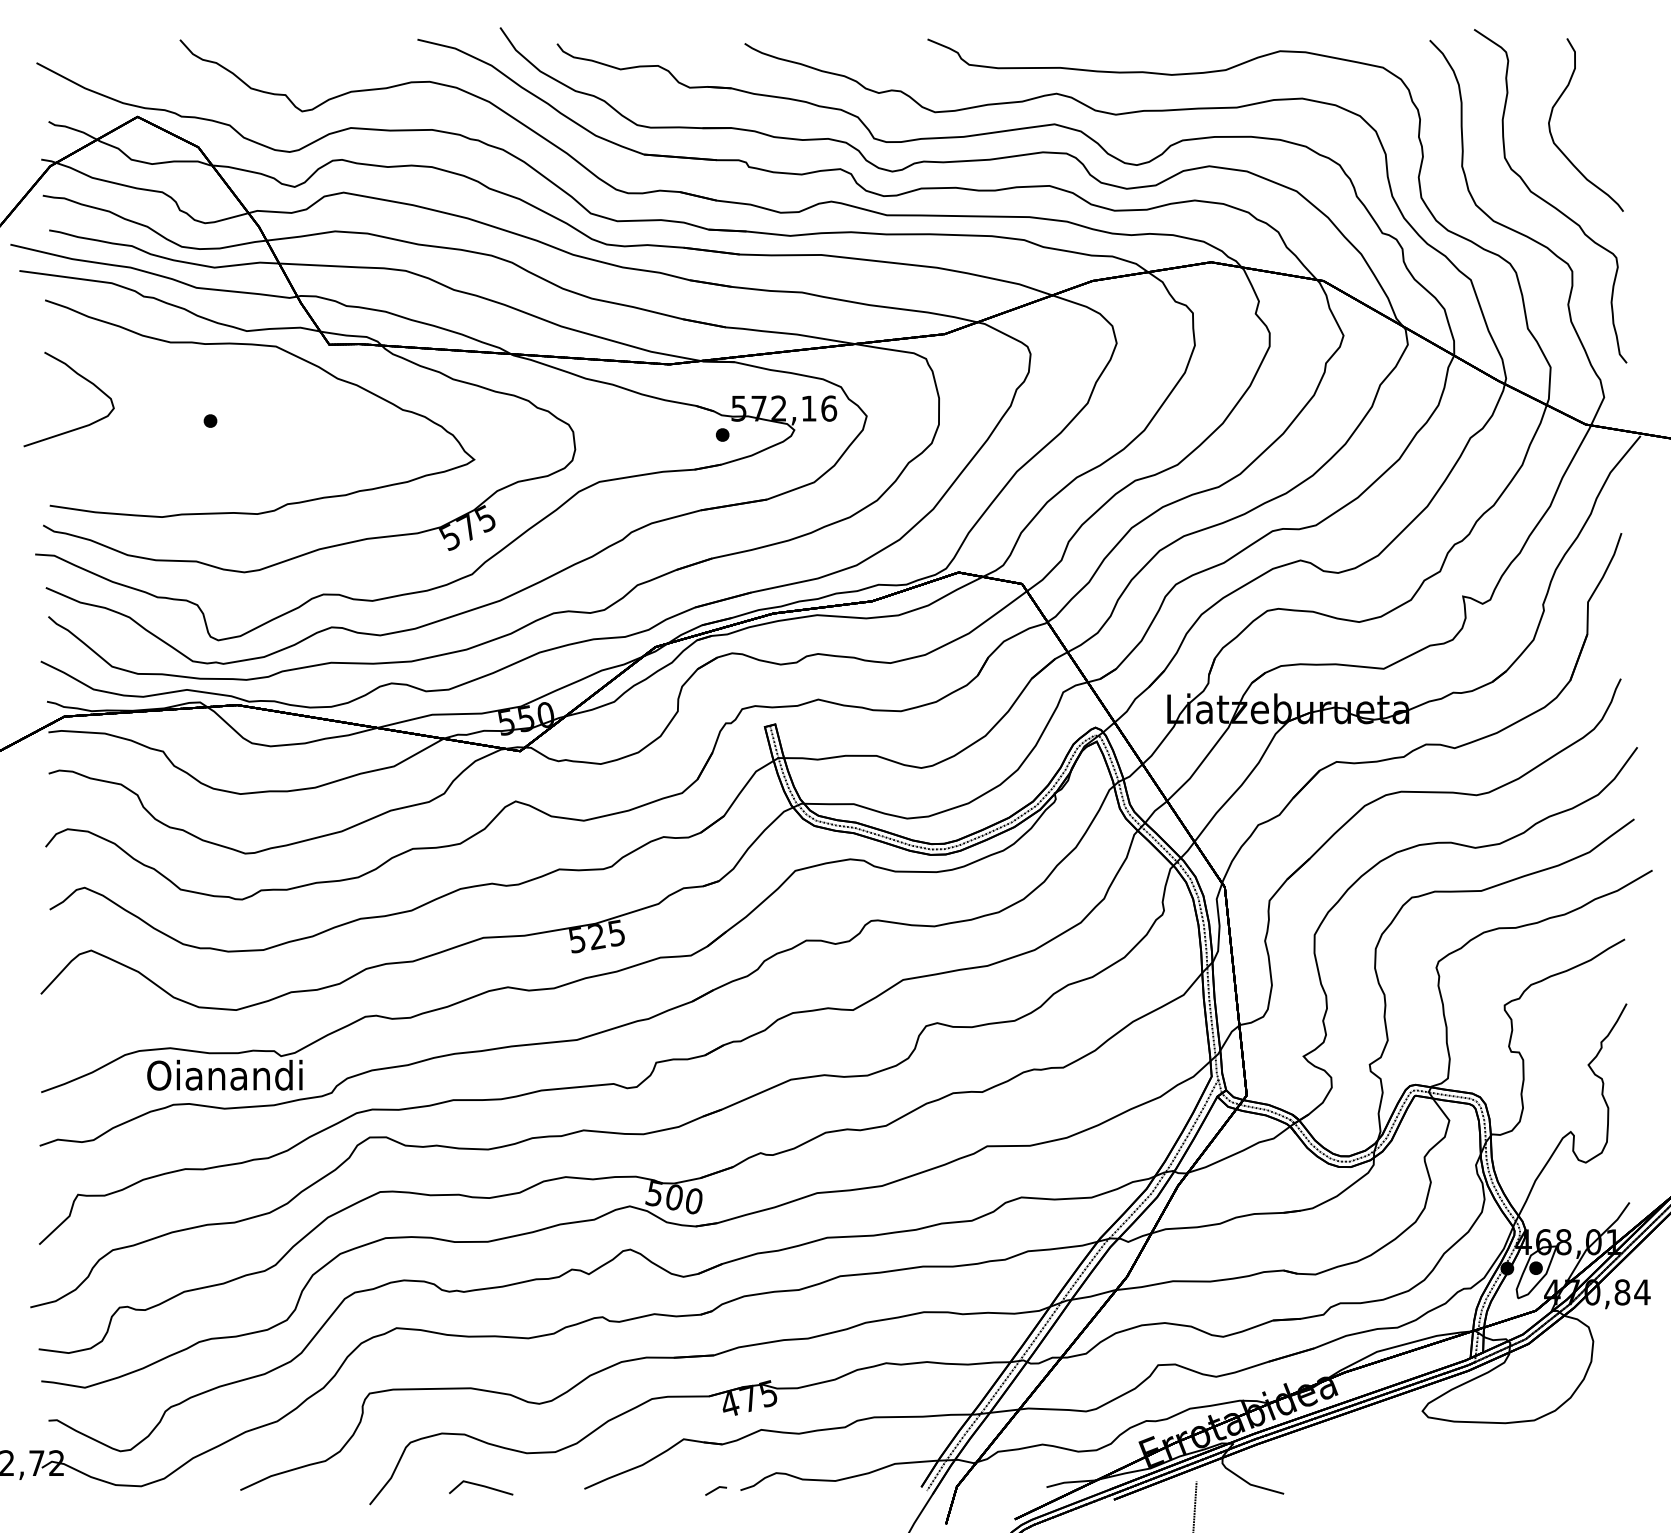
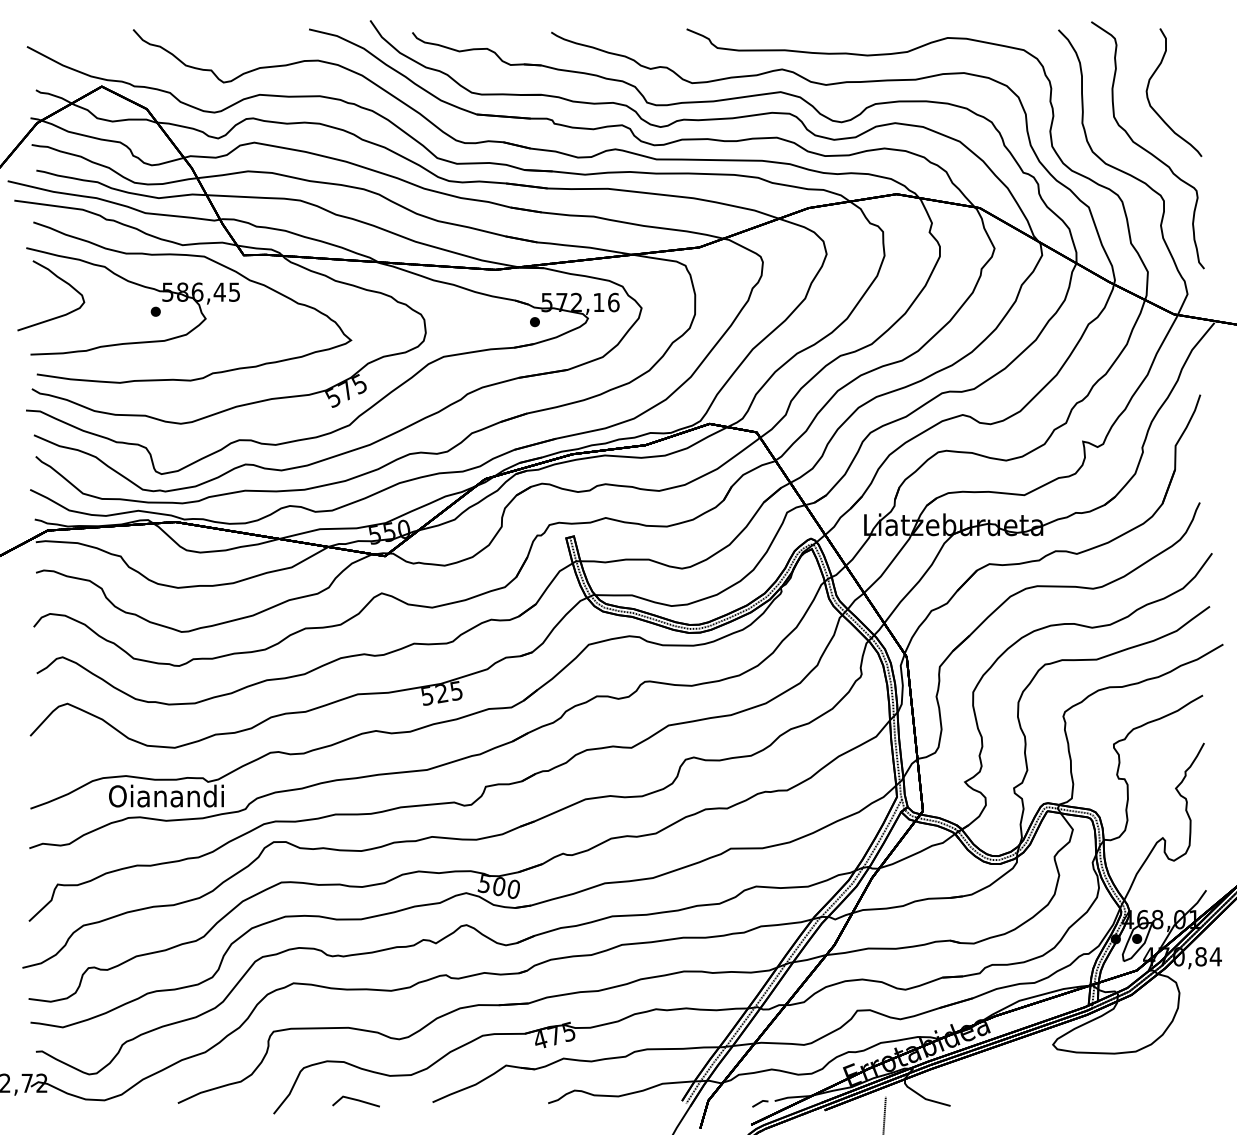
part: (186, 385) -> (138, 285), added
line: (716, 1489) -> (760, 1102), moved

